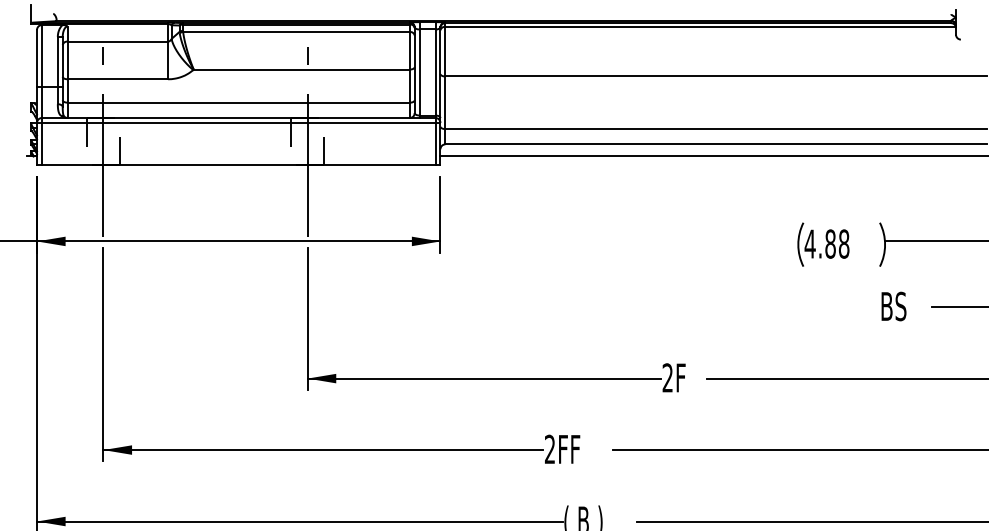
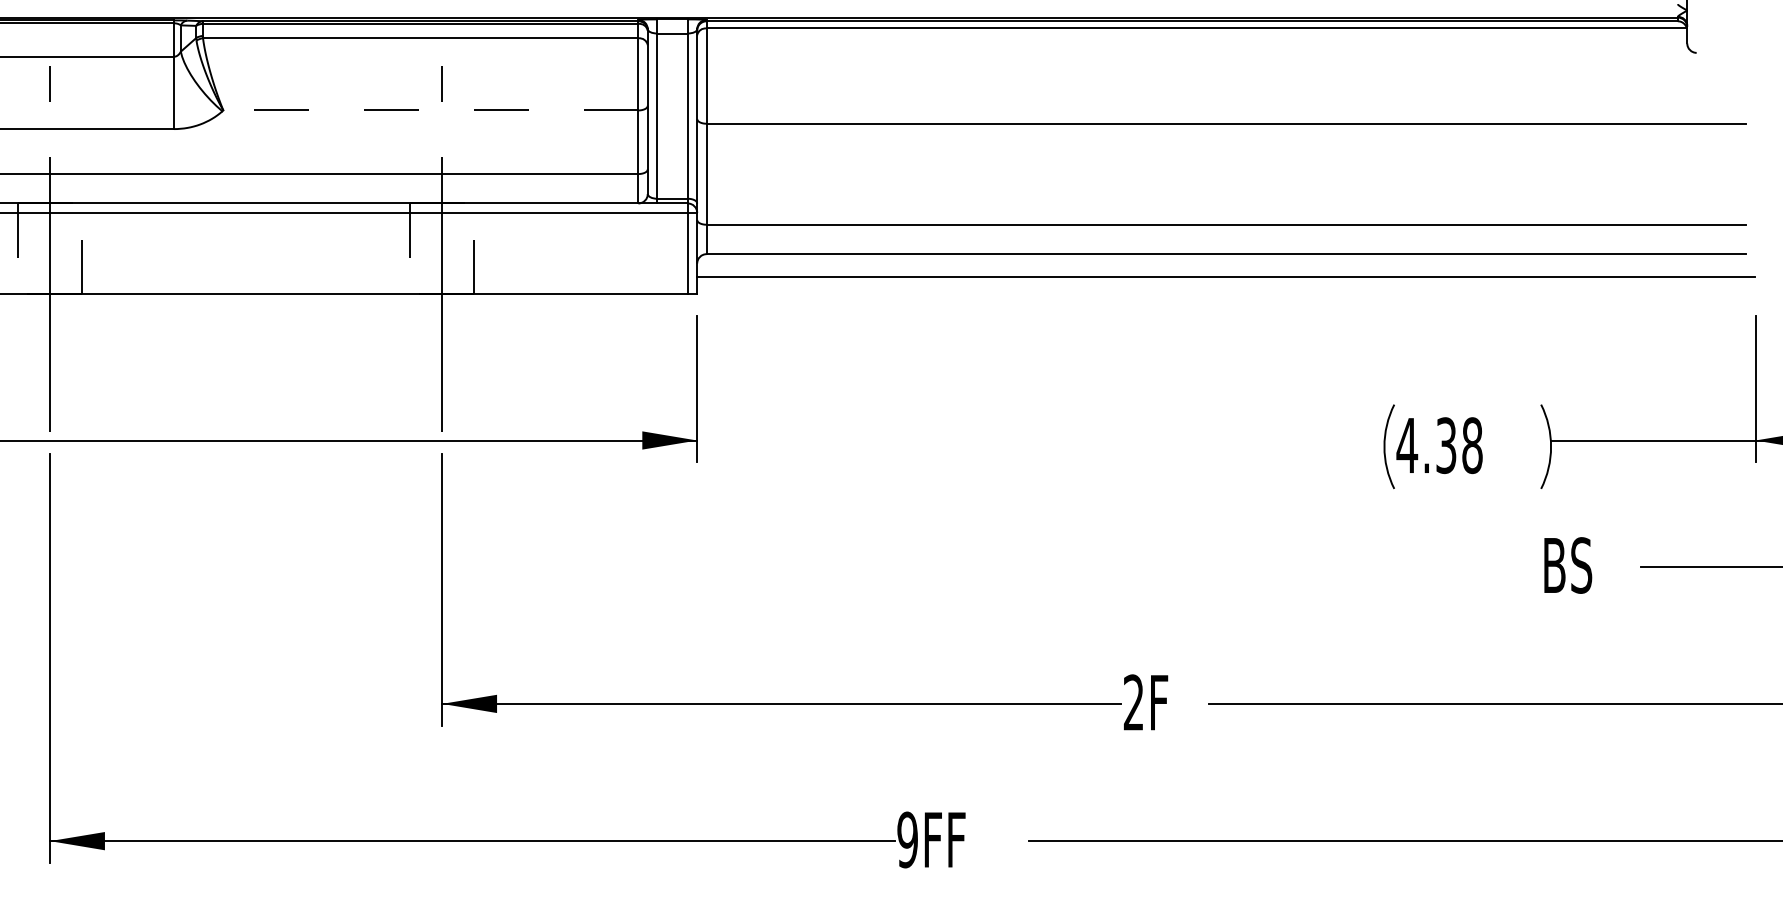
line: (301, 69) -> (430, 110), solid -> dashed
text: (830, 243) -> (1446, 444), 4.88 -> 4.38
text: (549, 449) -> (906, 840), 2FF -> 9FF

